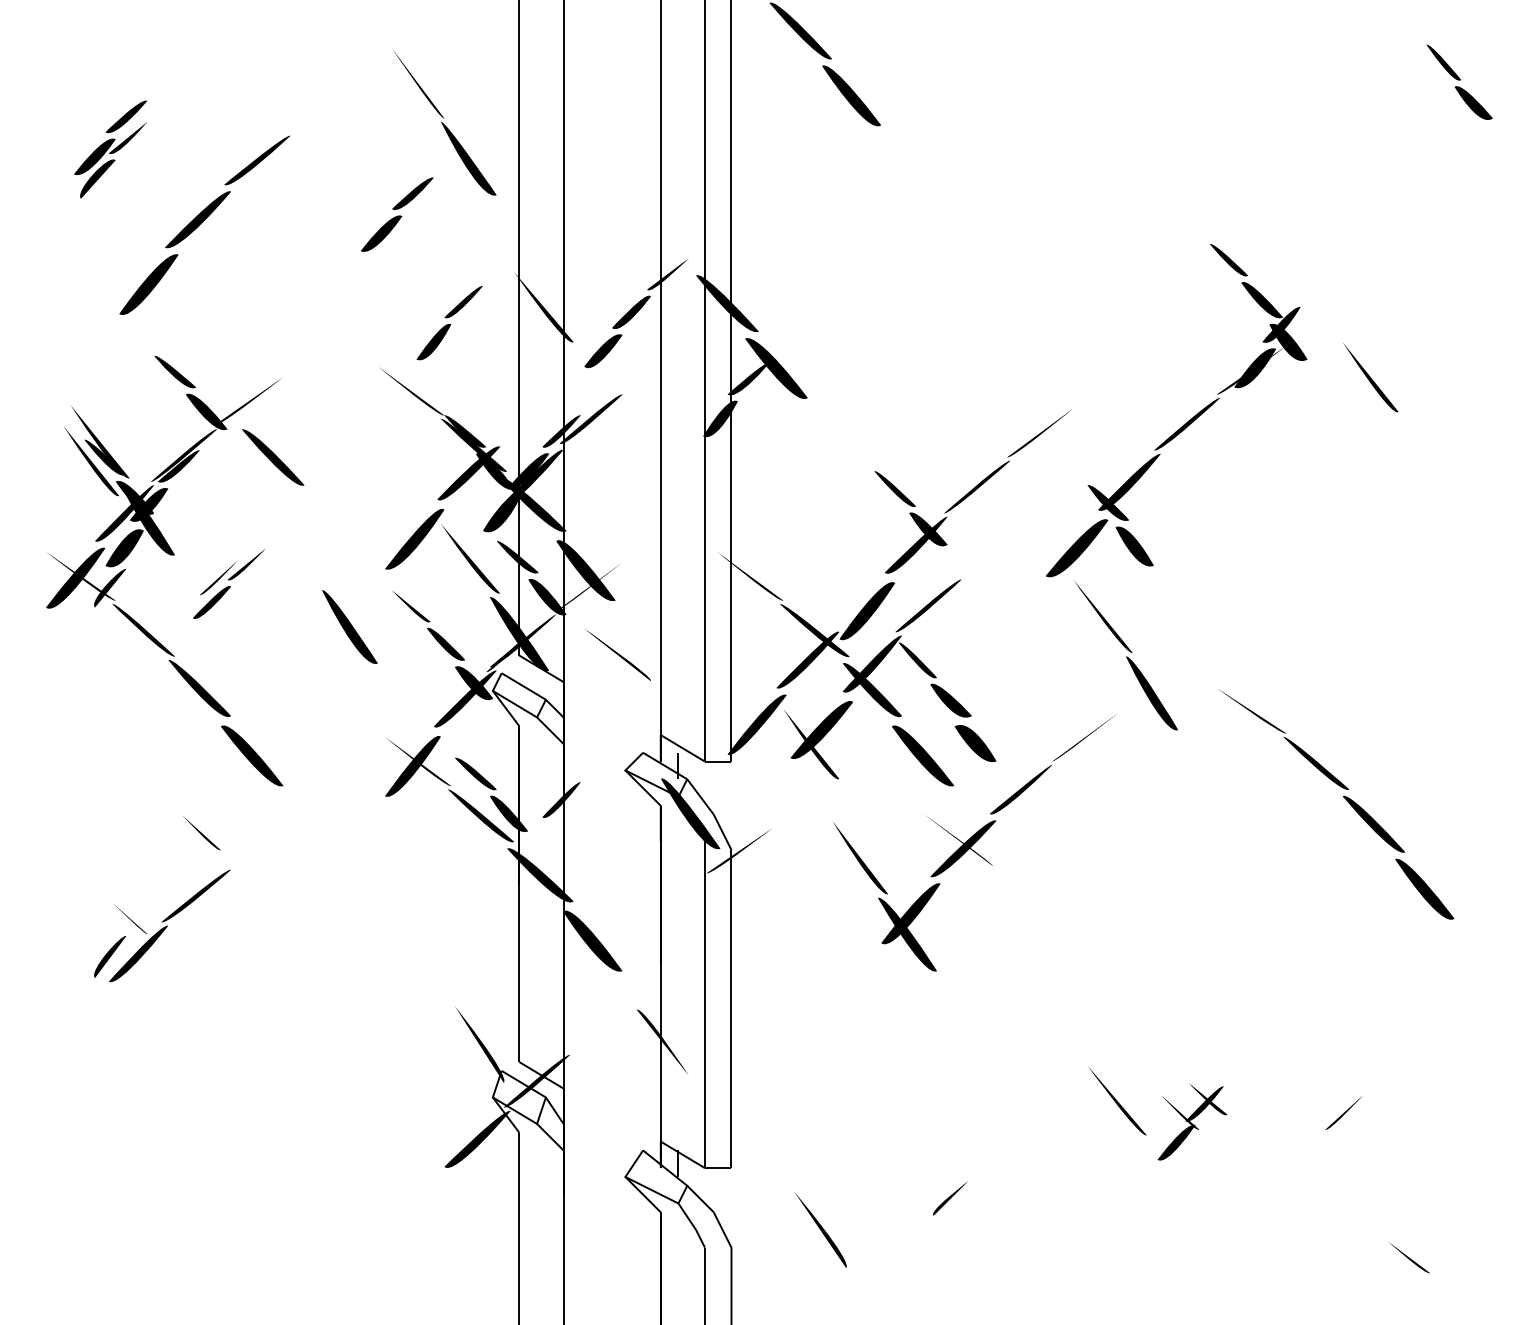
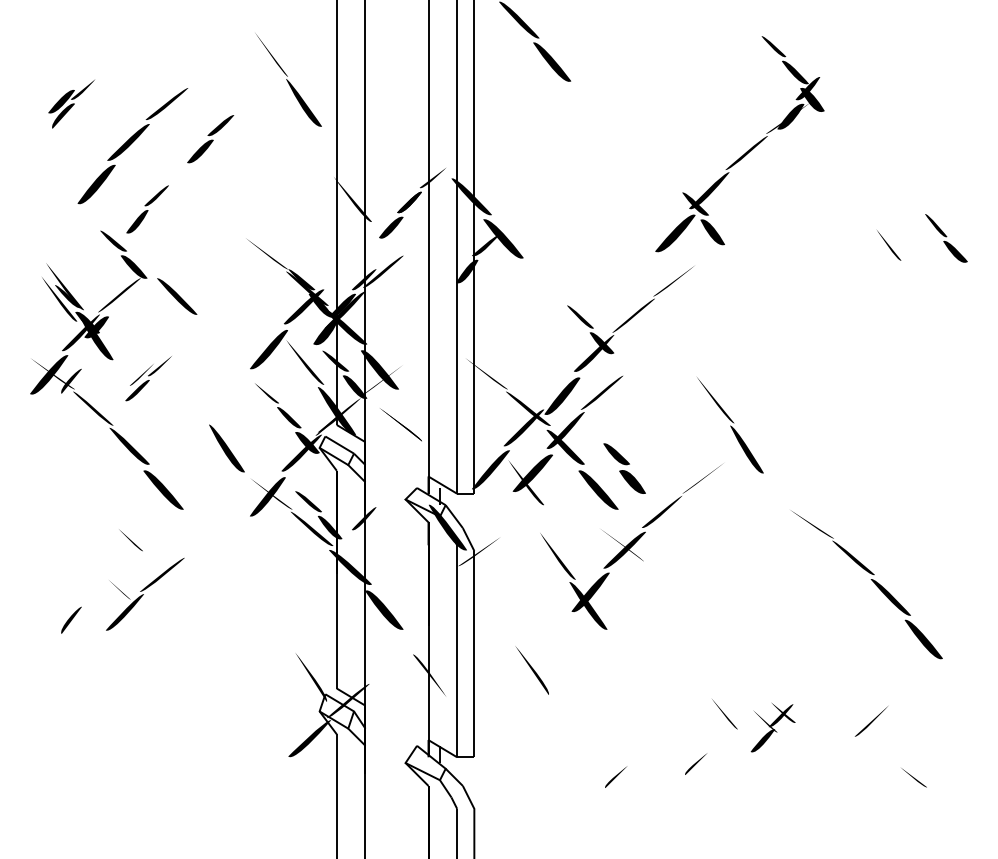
part: (1459, 82) -> (946, 238), moved
fill: (125, 116) -> (81, 75), removed
part: (396, 215) -> (210, 139), moved
part: (449, 323) -> (147, 209), moved
part: (1370, 378) -> (888, 245), size x0.7
fill: (248, 401) -> (161, 260), removed
part: (1186, 421) -> (746, 151), moved
fill: (177, 465) -> (115, 301), removed
fill: (123, 548) -> (80, 355), removed
part: (349, 627) -> (226, 448), moved
fill: (916, 659) -> (594, 427), removed
part: (1342, 796) -> (870, 579), moved
part: (170, 924) -> (145, 593), moved
part: (1117, 1100) -> (724, 713), size x0.7
part: (1342, 1112) -> (870, 721), size x1.4
line: (1074, 1177) -> (696, 763), added
part: (819, 1230) -> (531, 670), moved
part: (1408, 1257) -> (913, 777), moved

